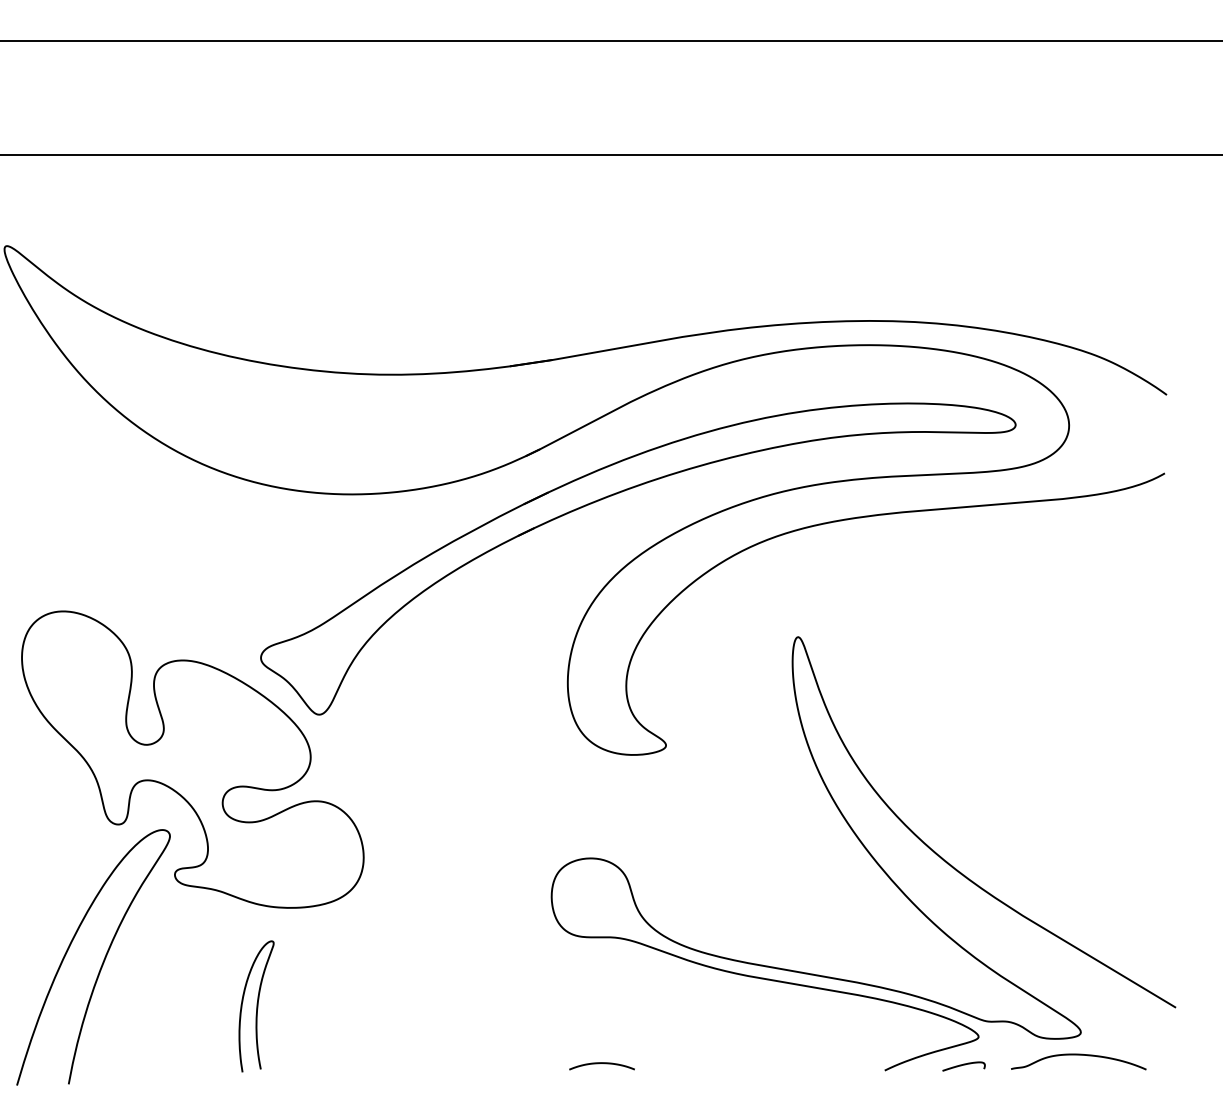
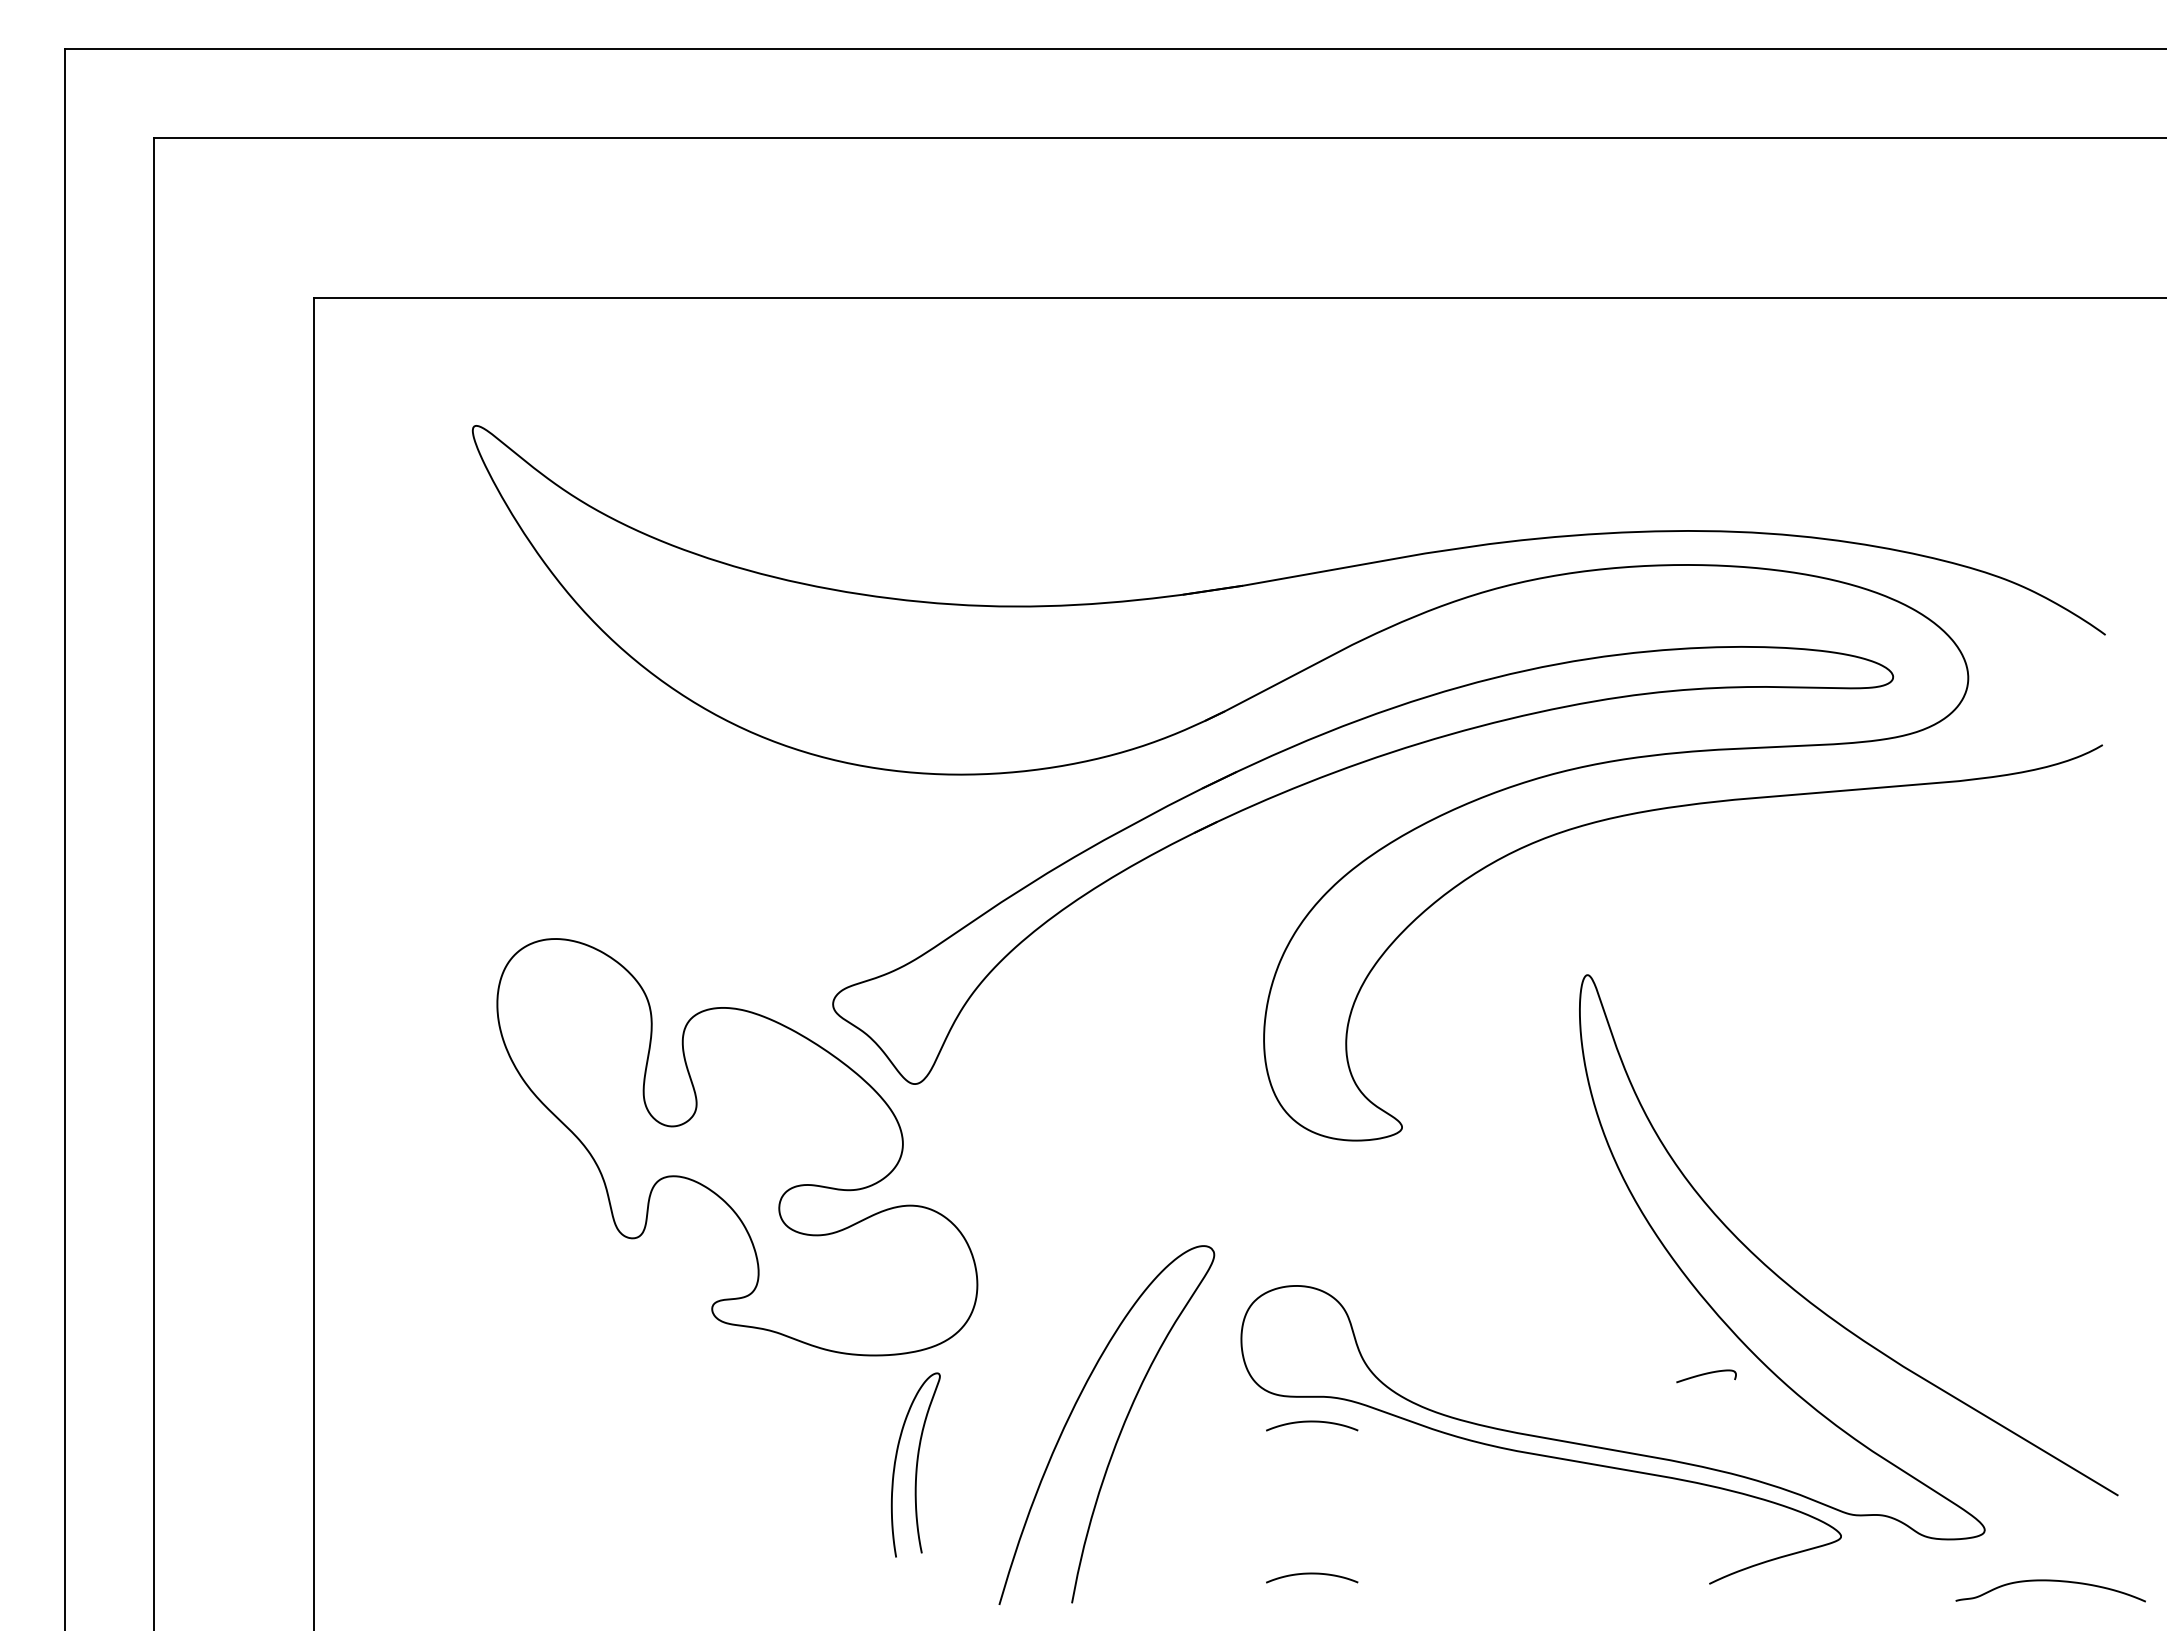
curve: (602, 955) -> (1312, 1422), added
curve: (103, 960) -> (1120, 1429), moved
curve: (257, 1006) -> (916, 1464), moved
curve: (1078, 1055) -> (2050, 1581), moved
curve: (963, 1065) -> (1706, 1374), moved

